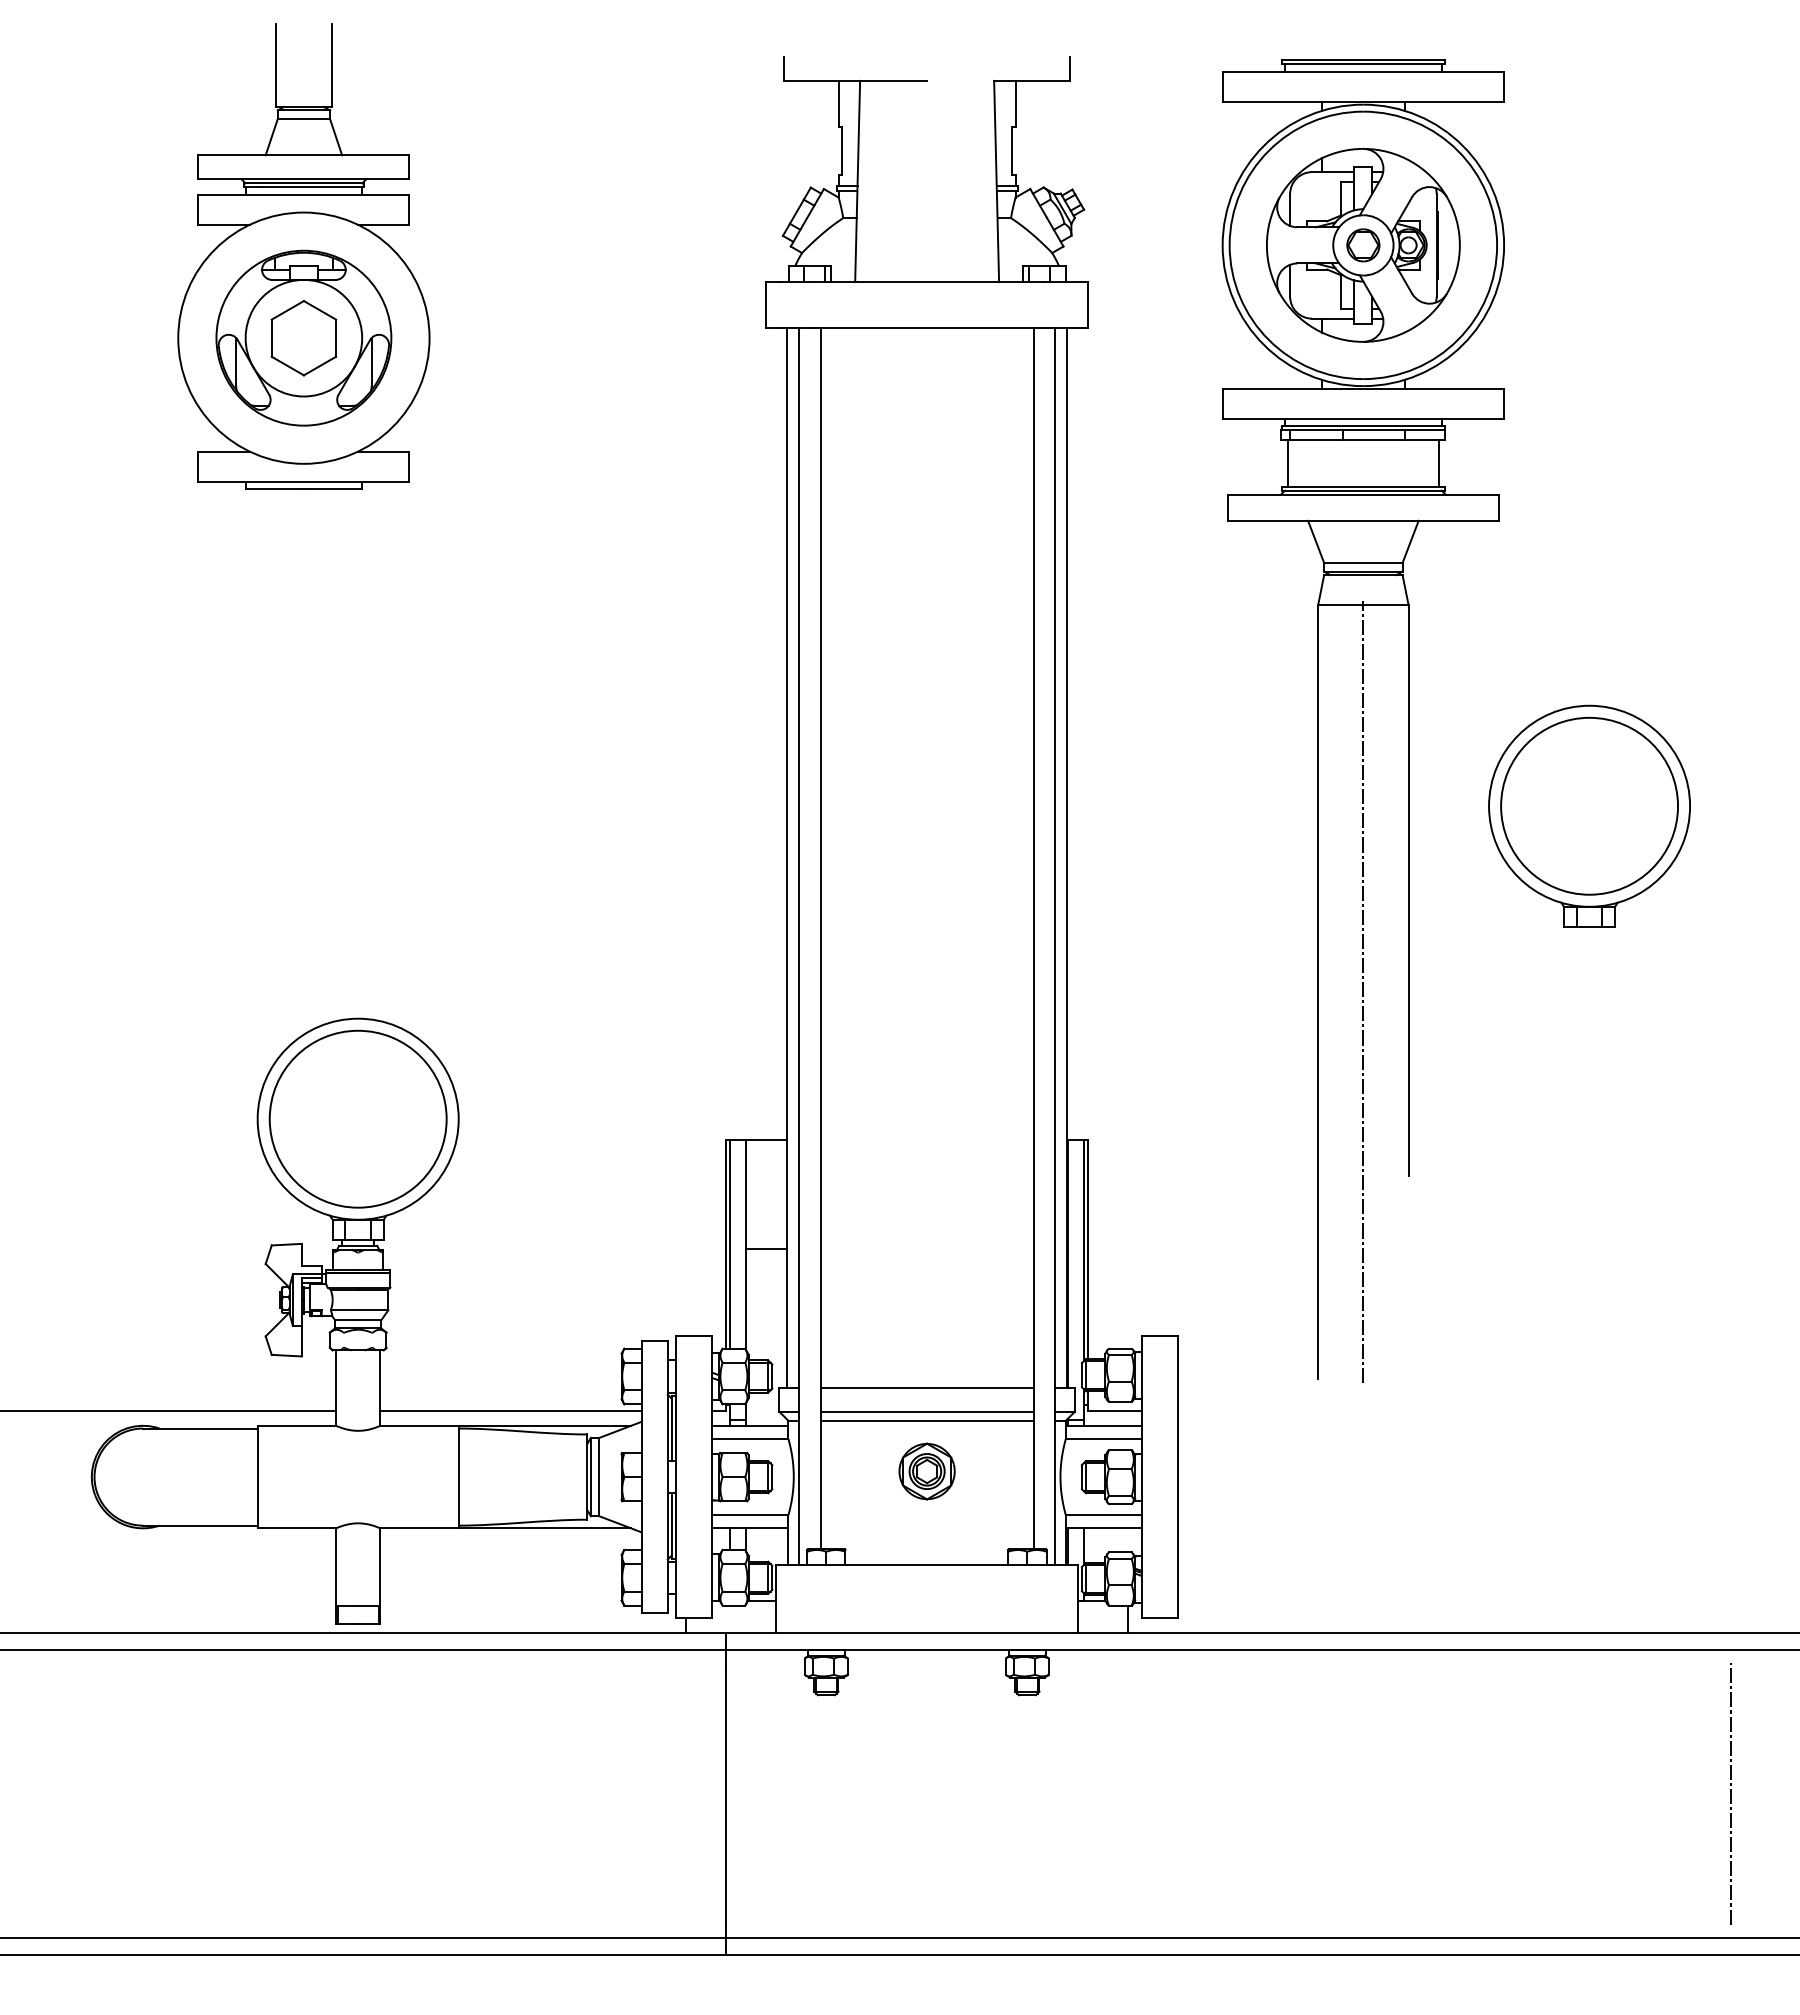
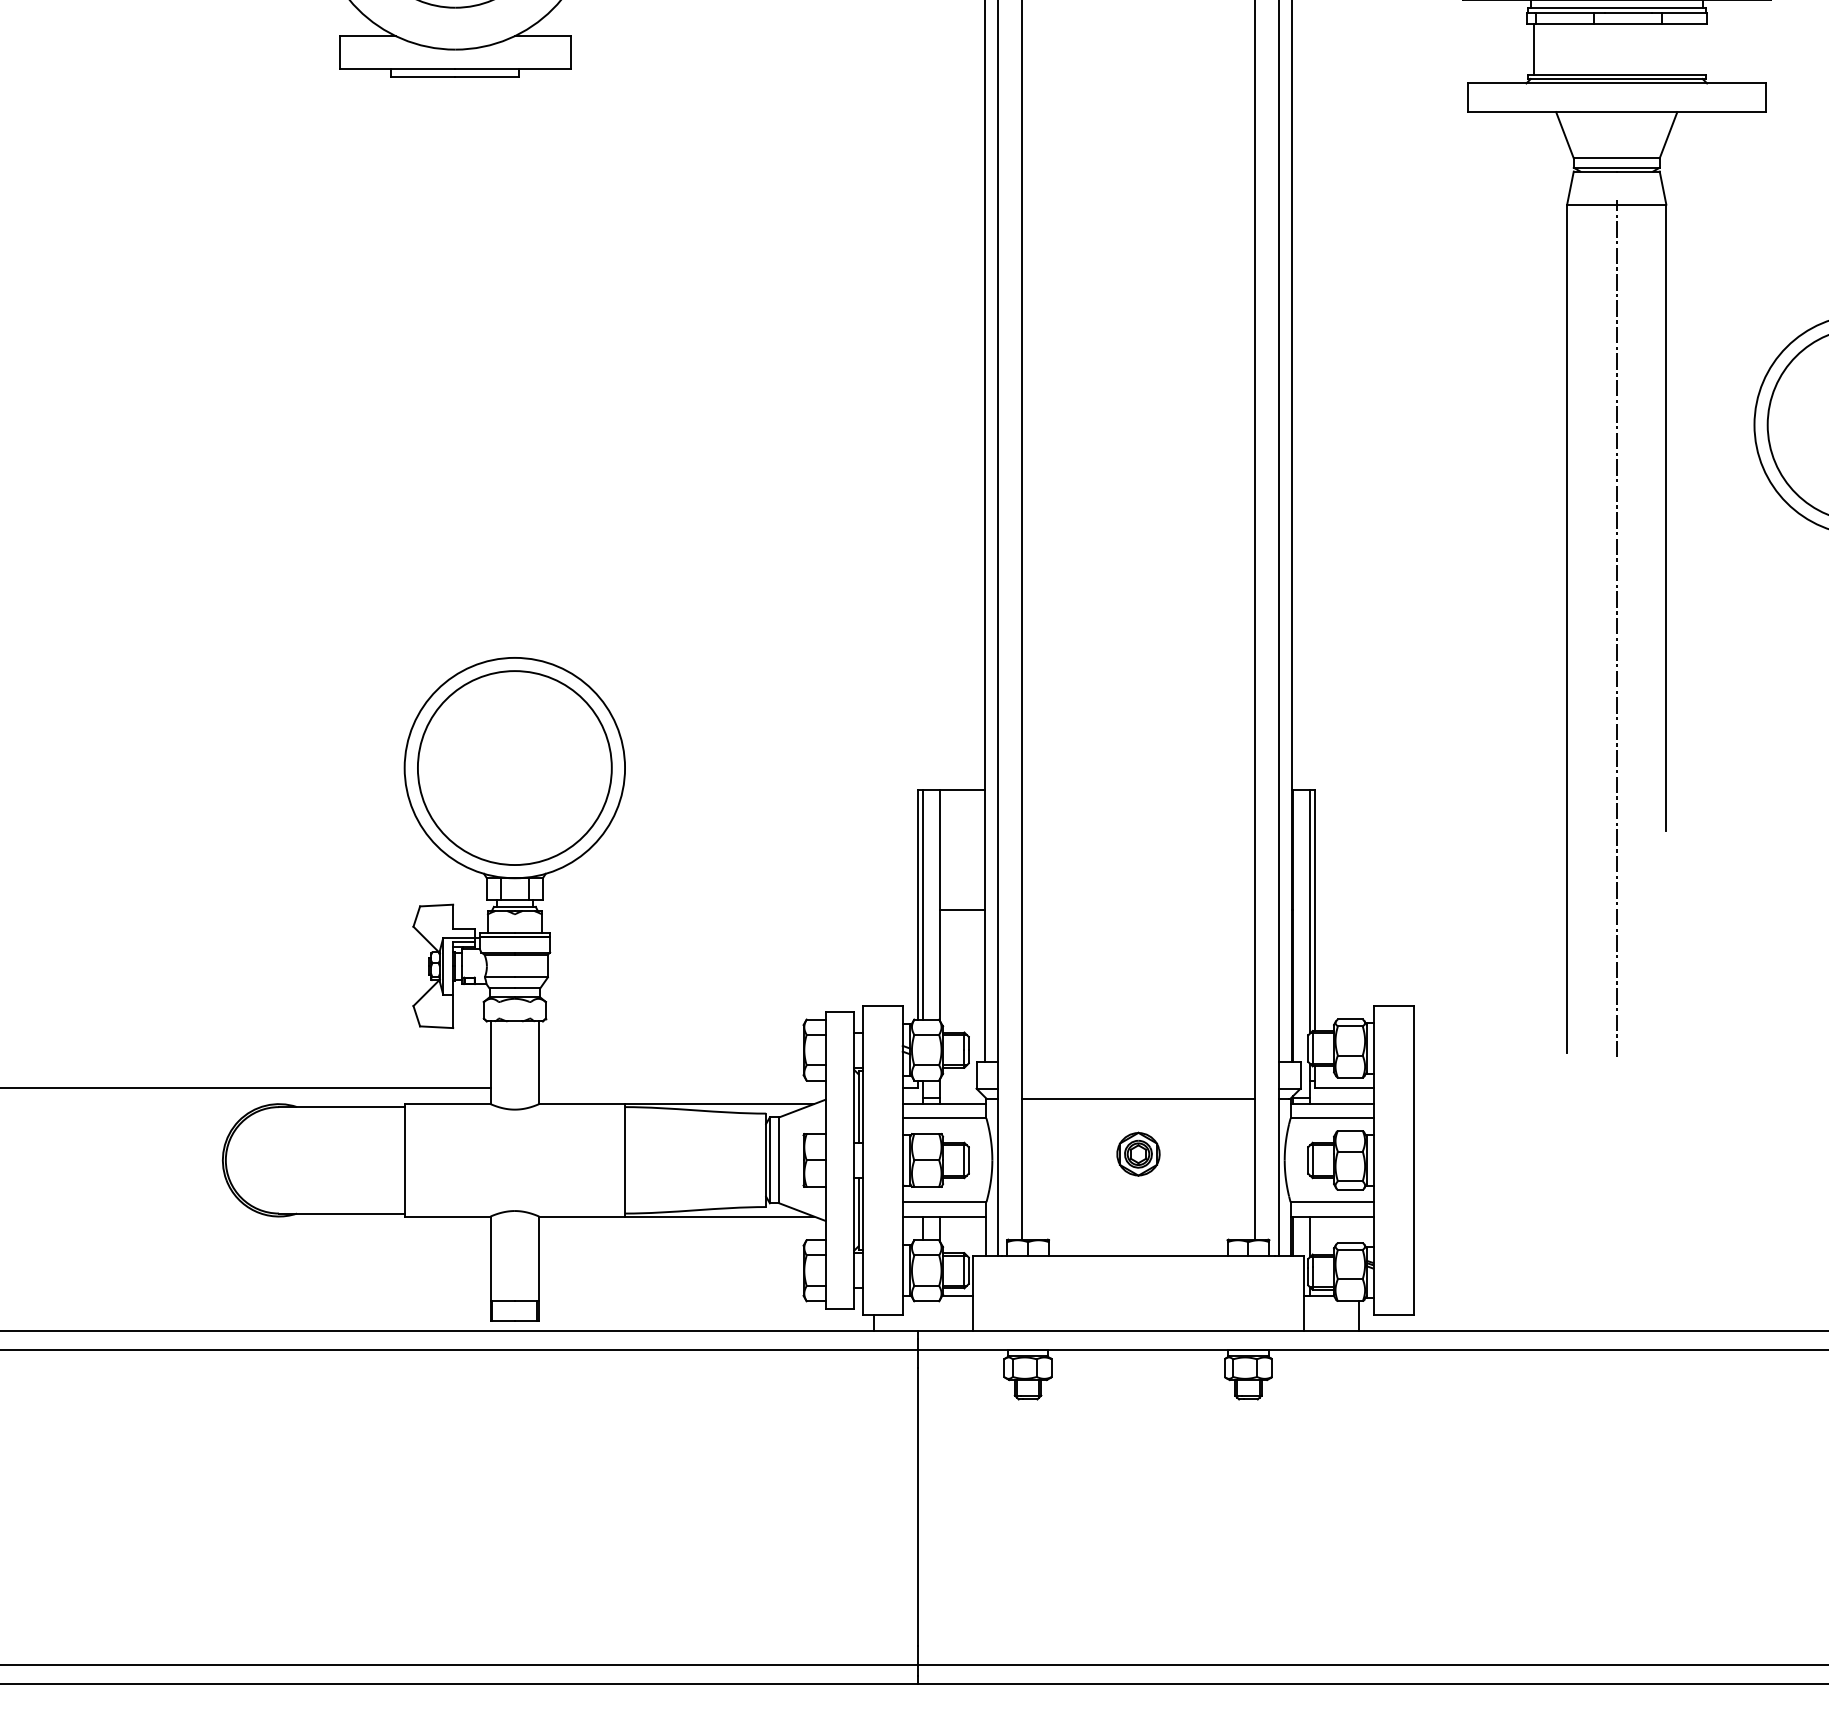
line: (1438, 463) -> (1699, 49), removed
line: (926, 1387) -> (1137, 1062), removed
line: (510, 1410) -> (681, 1087), removed
line: (926, 1411) -> (1137, 1088), removed
part: (926, 1471) -> (1137, 1154), size x0.7

